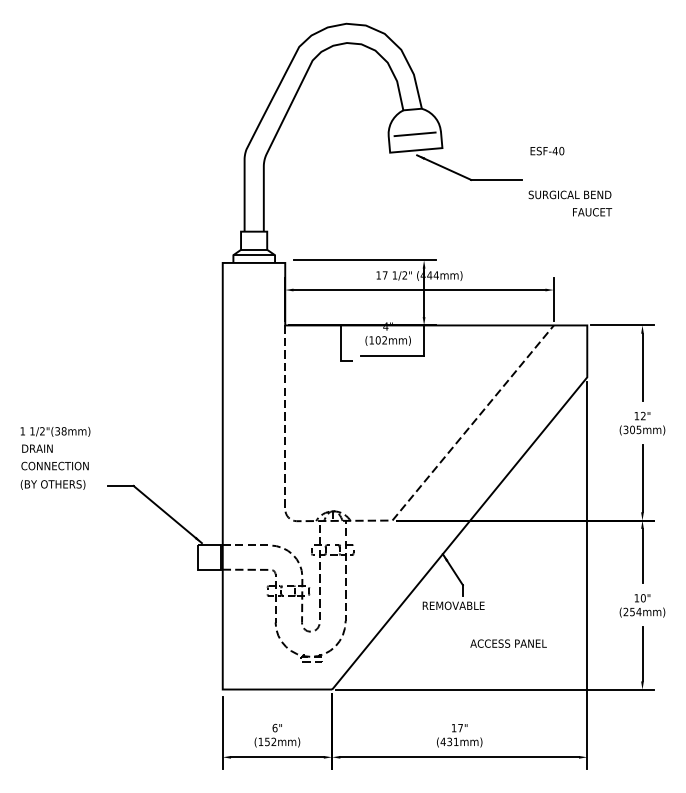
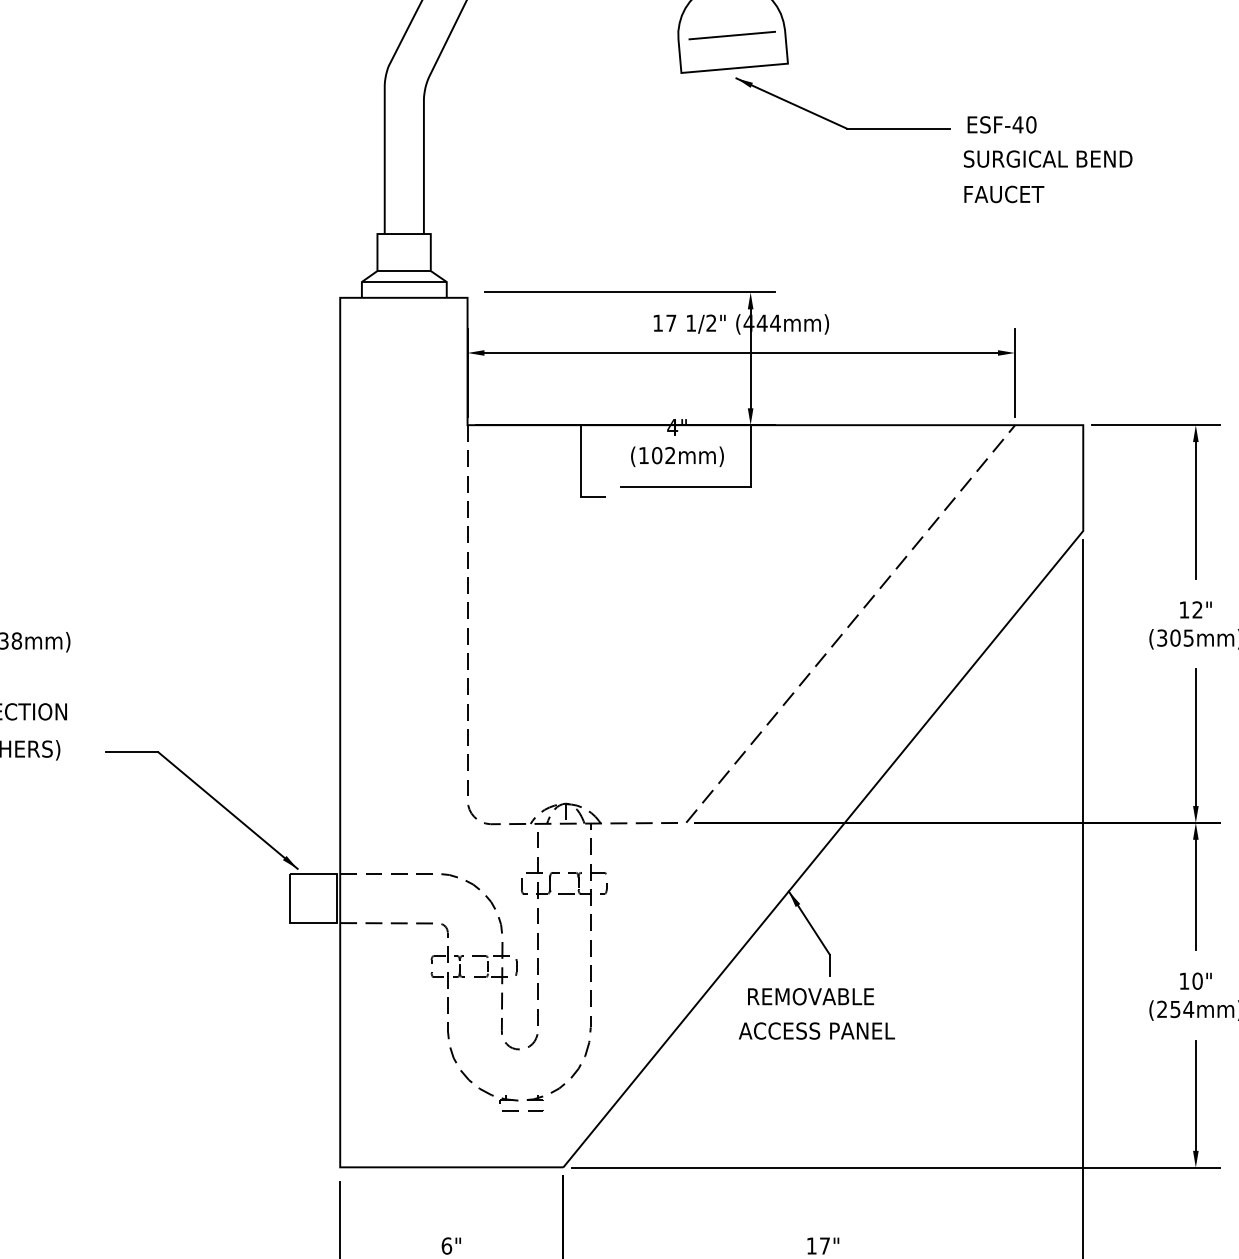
text: (547, 150) -> (1002, 123), moved
text: (592, 212) -> (1004, 194), moved
text: (508, 643) -> (816, 1030), moved

